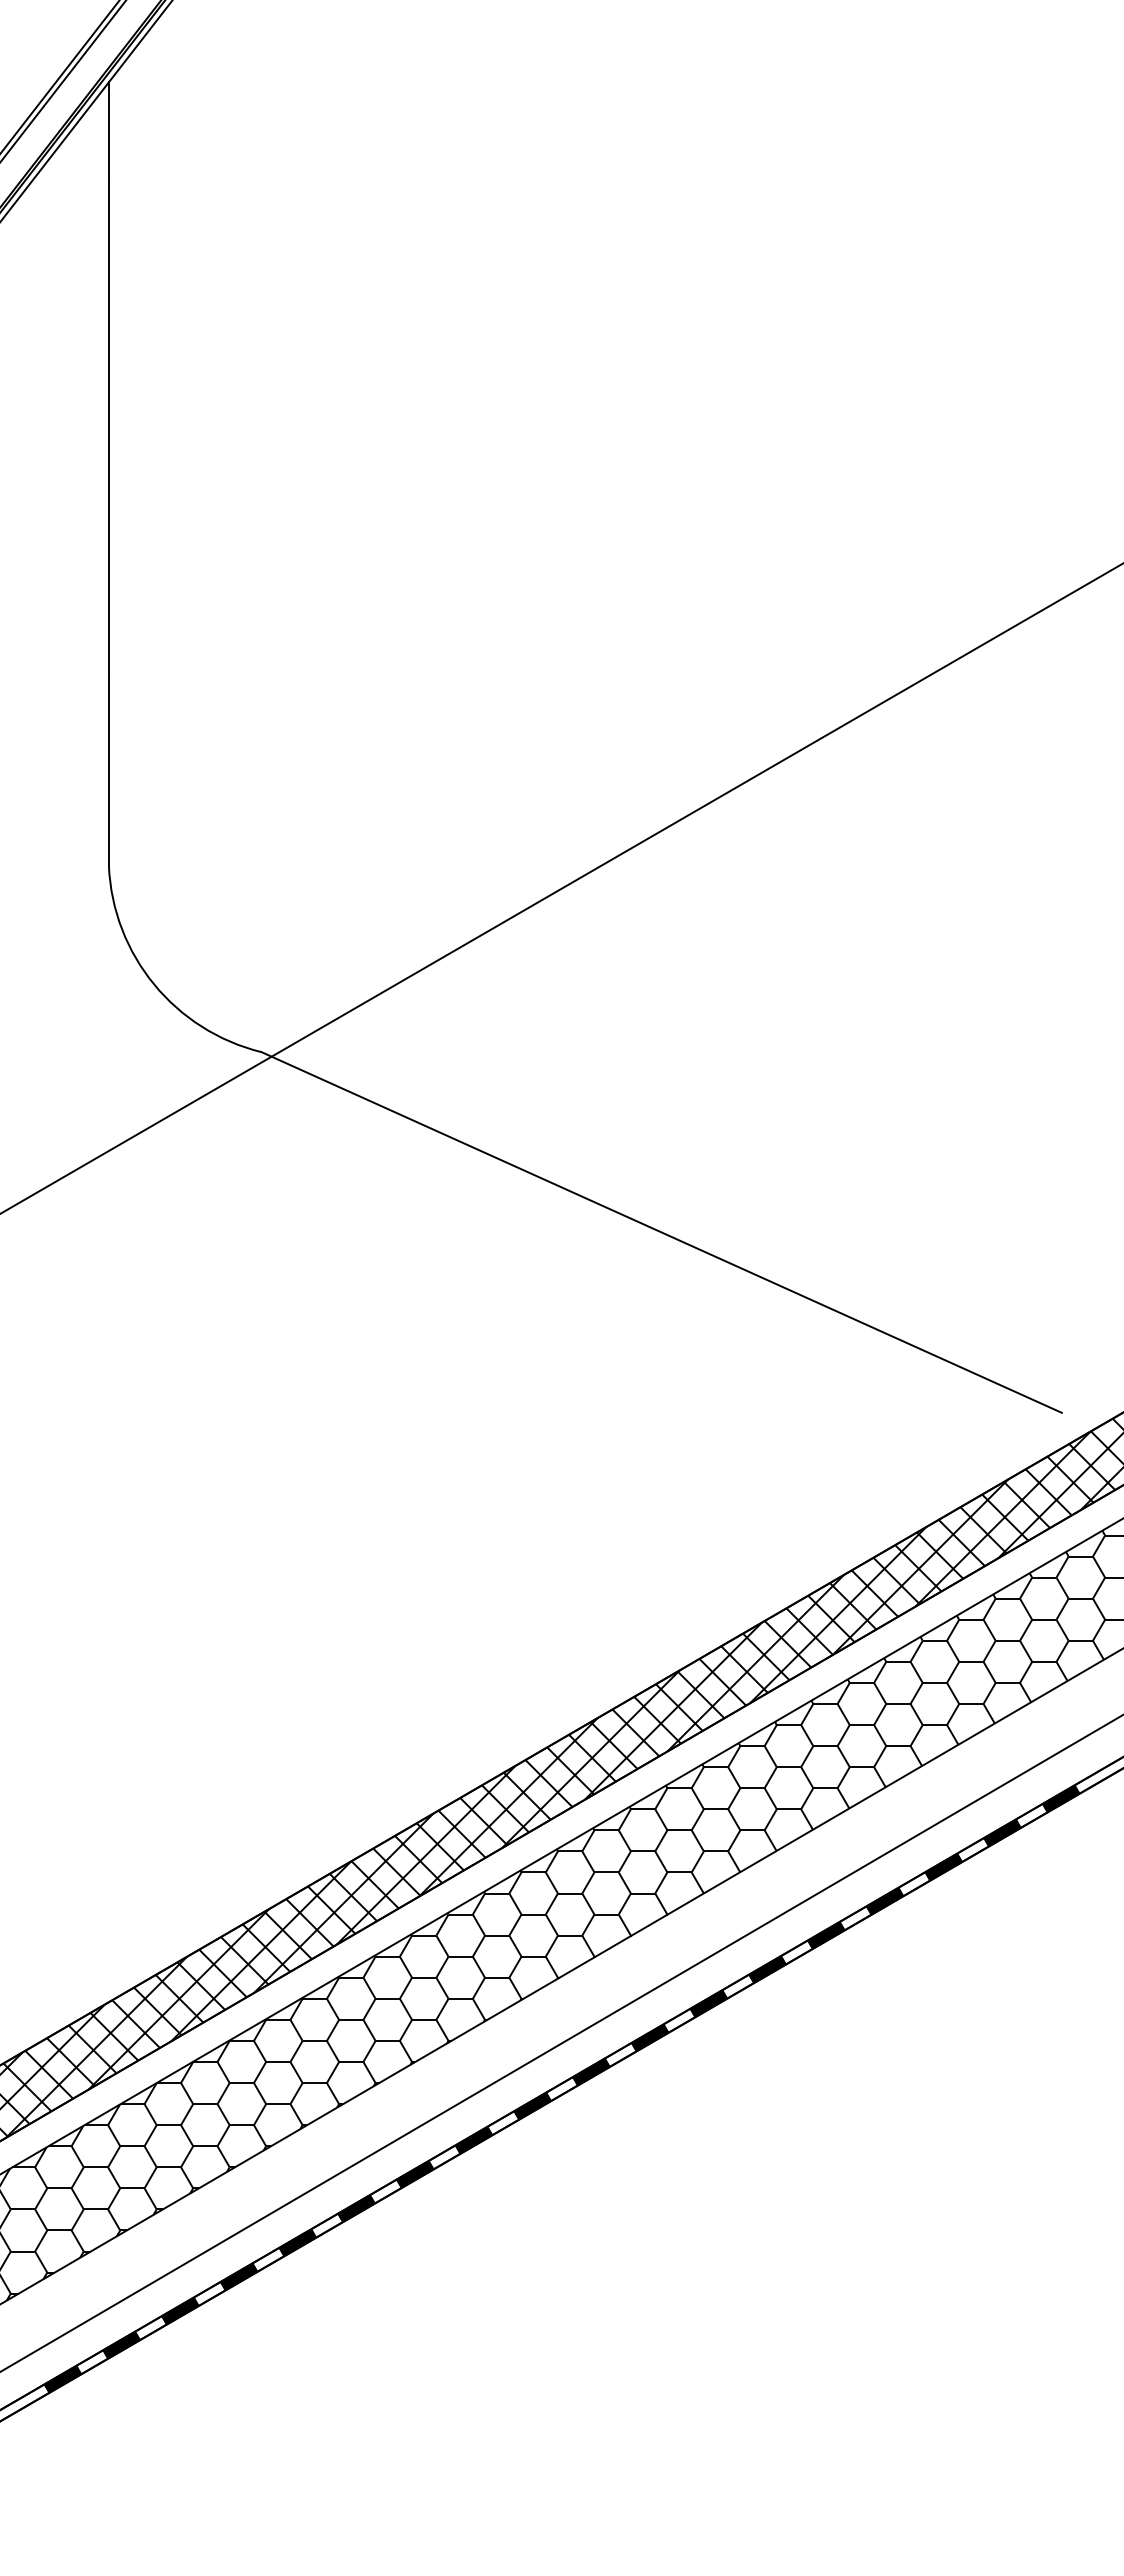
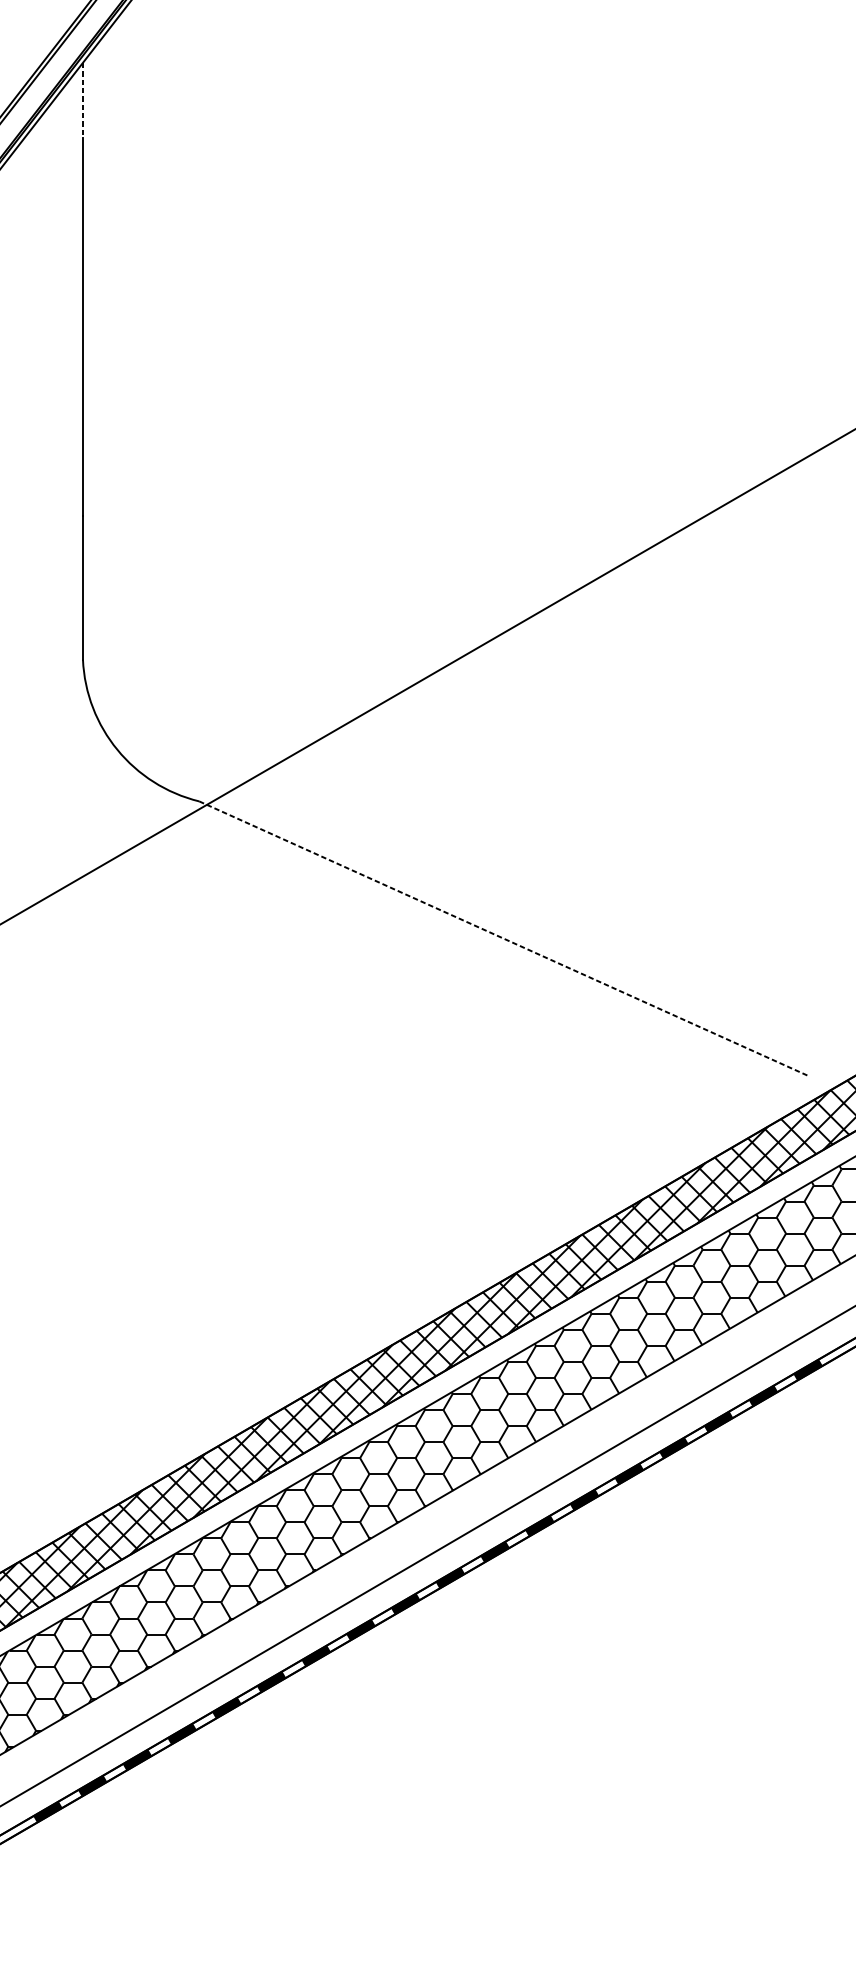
line: (108, 132) -> (82, 101), solid -> dashed
line: (661, 1232) -> (503, 938), solid -> dashed

